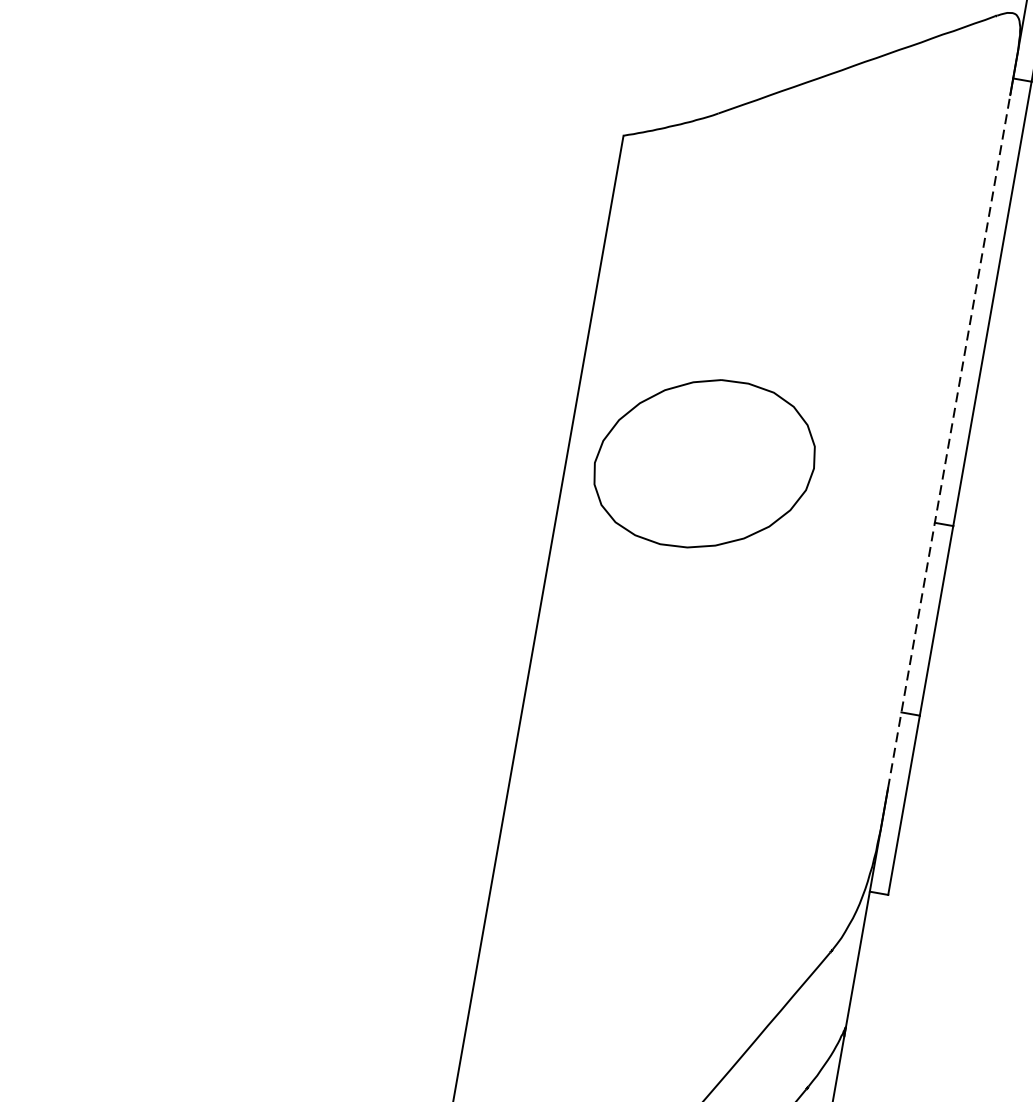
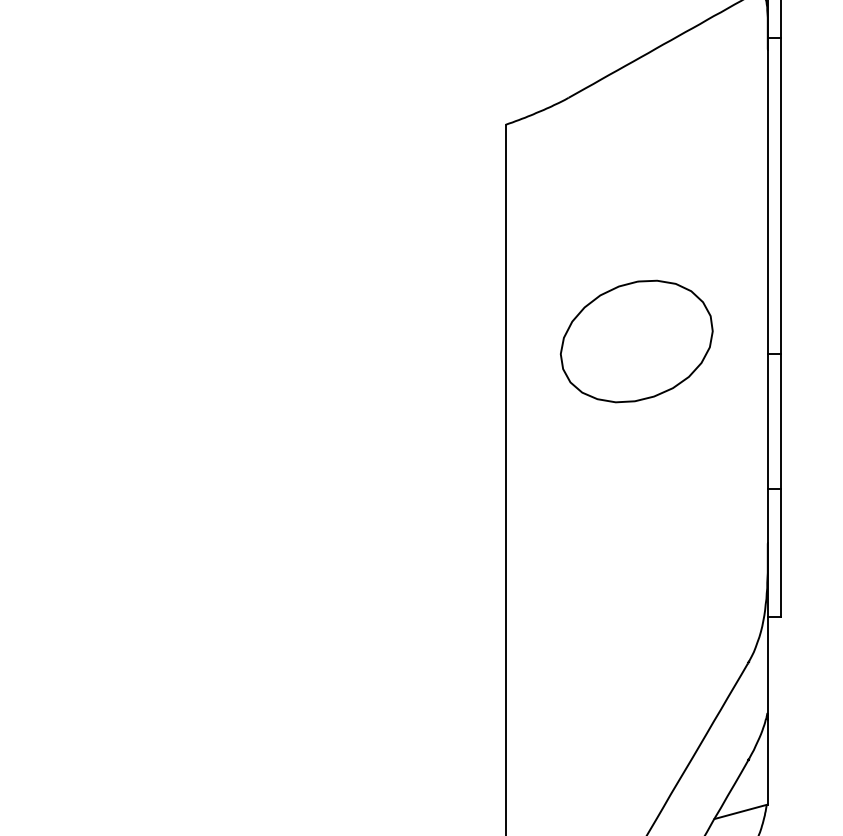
line: (948, 441) -> (767, 296), dashed -> solid
part: (704, 463) -> (636, 341), moved

